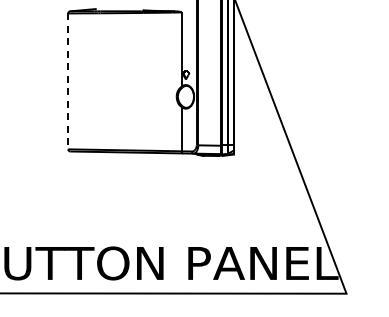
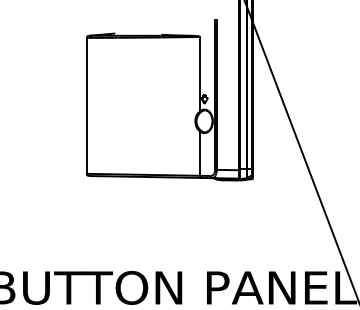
line: (68, 81) -> (87, 106), dashed -> solid

